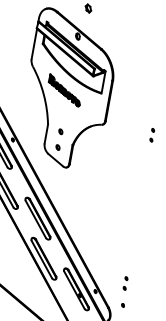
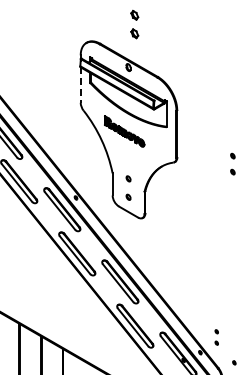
line: (34, 44) -> (80, 85), solid -> dashed
part: (151, 135) -> (232, 164), size x1.4
part: (125, 283) -> (216, 337), moved

